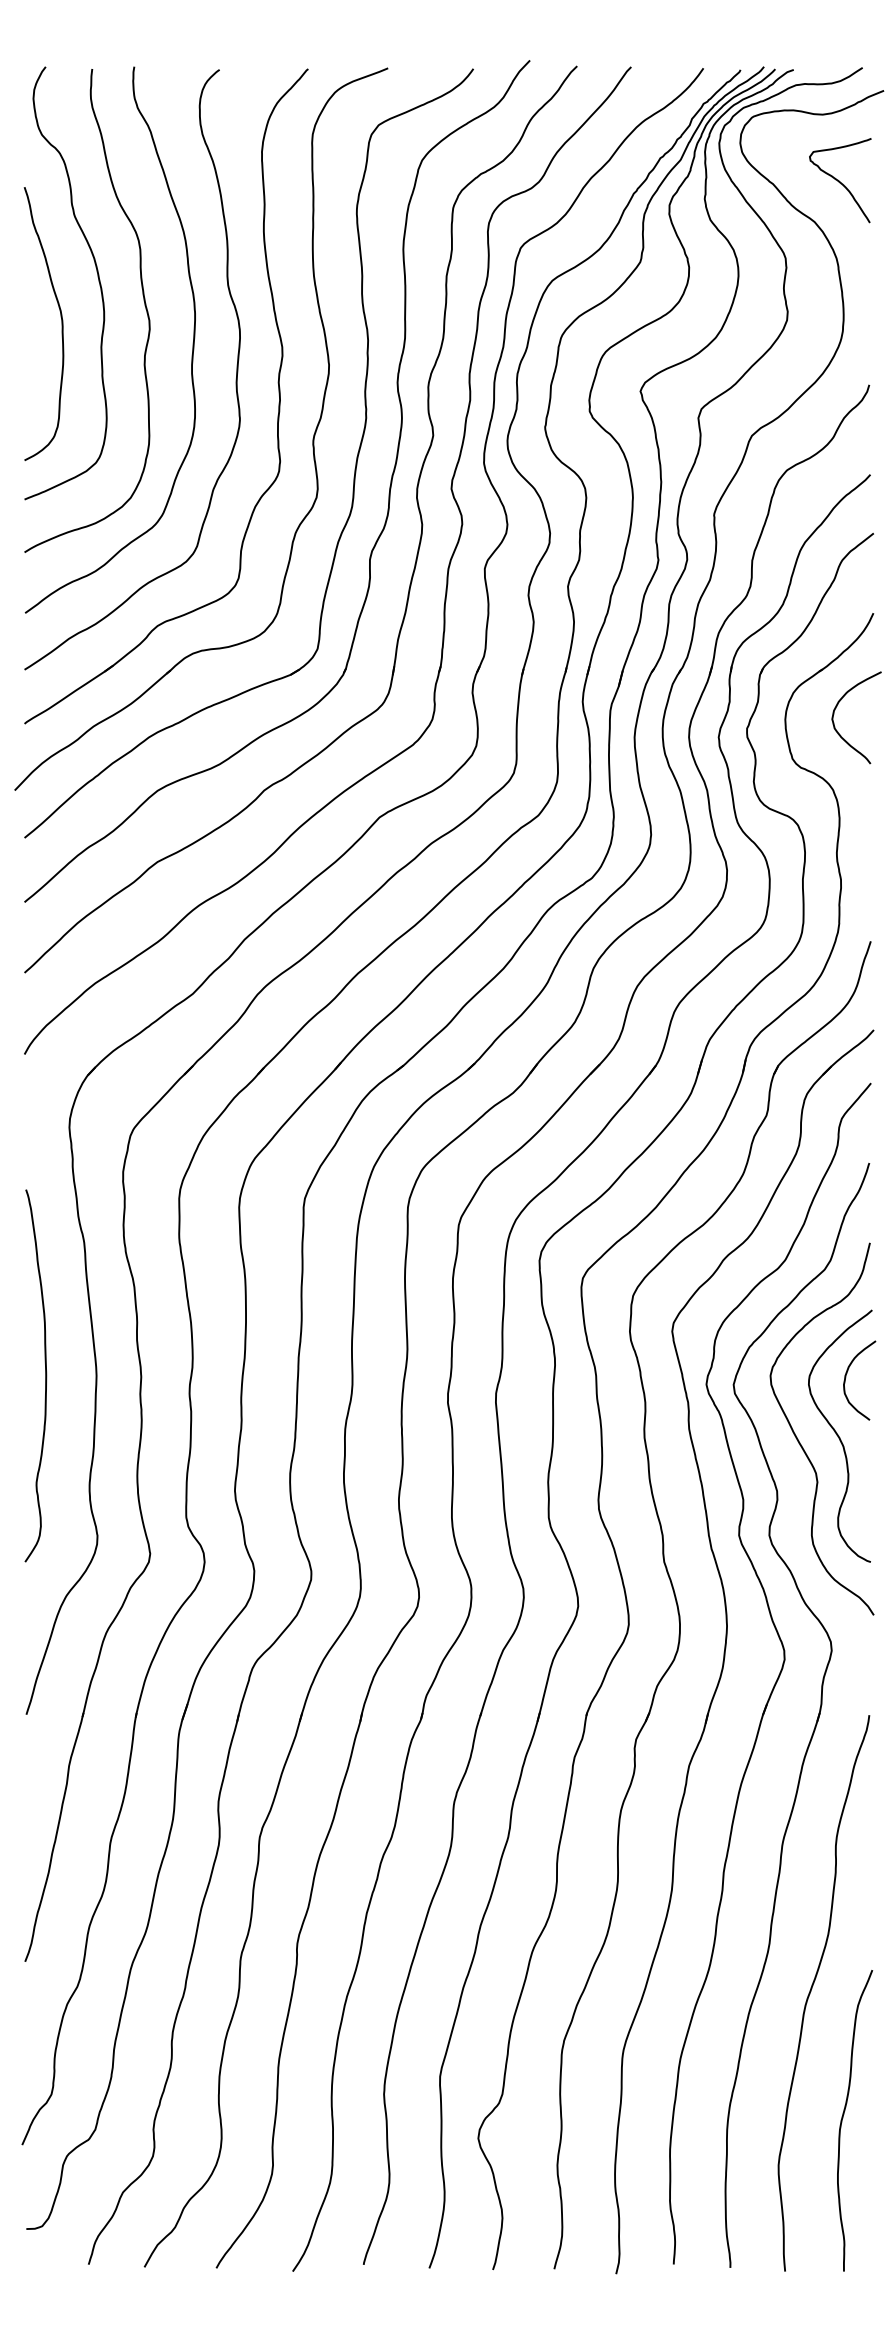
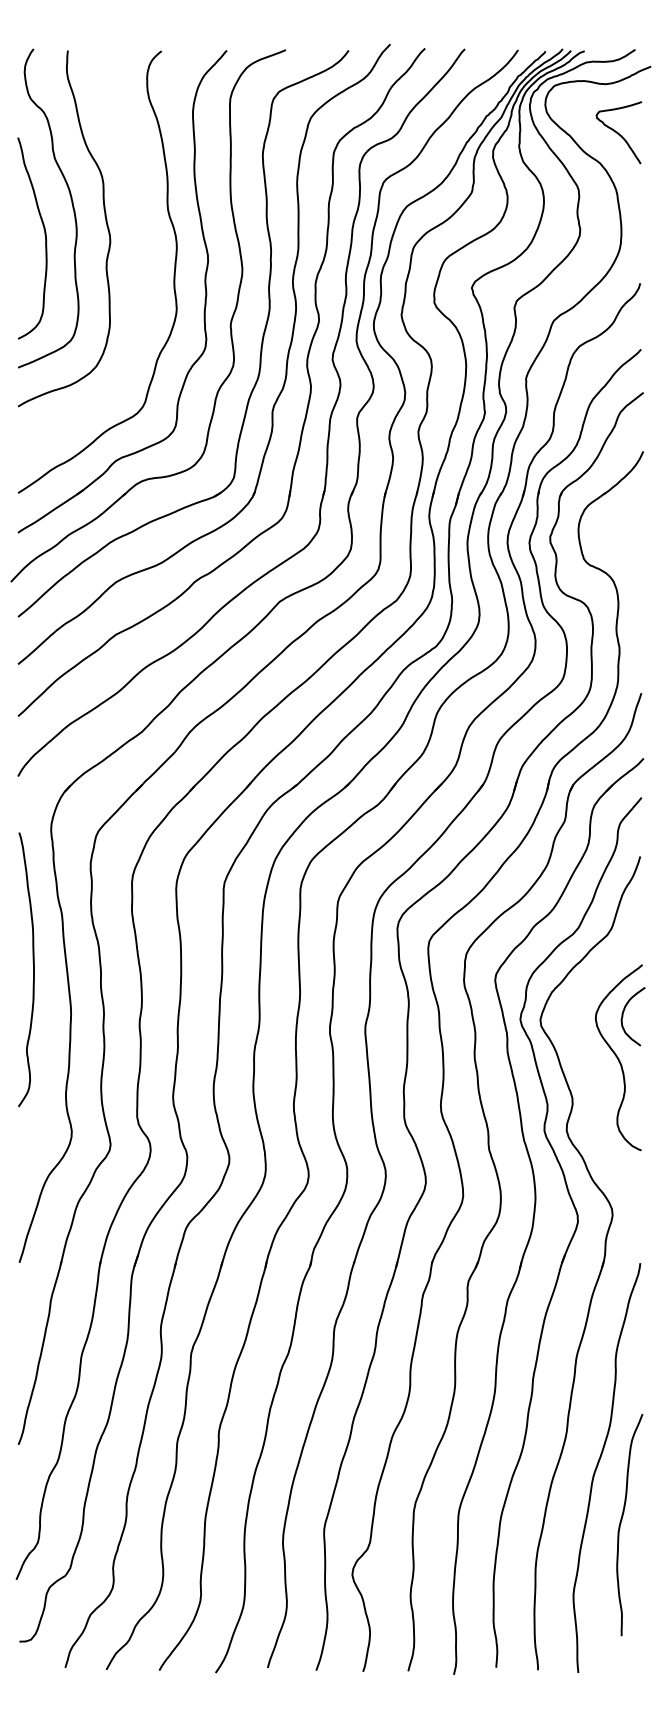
curve: (192, 343) -> (141, 252), removed
curve: (836, 708) -> (616, 521), removed
curve: (45, 1375) -> (33, 969), moved
curve: (799, 1440) -> (588, 1060), removed
curve: (843, 2118) -> (621, 1523), moved

